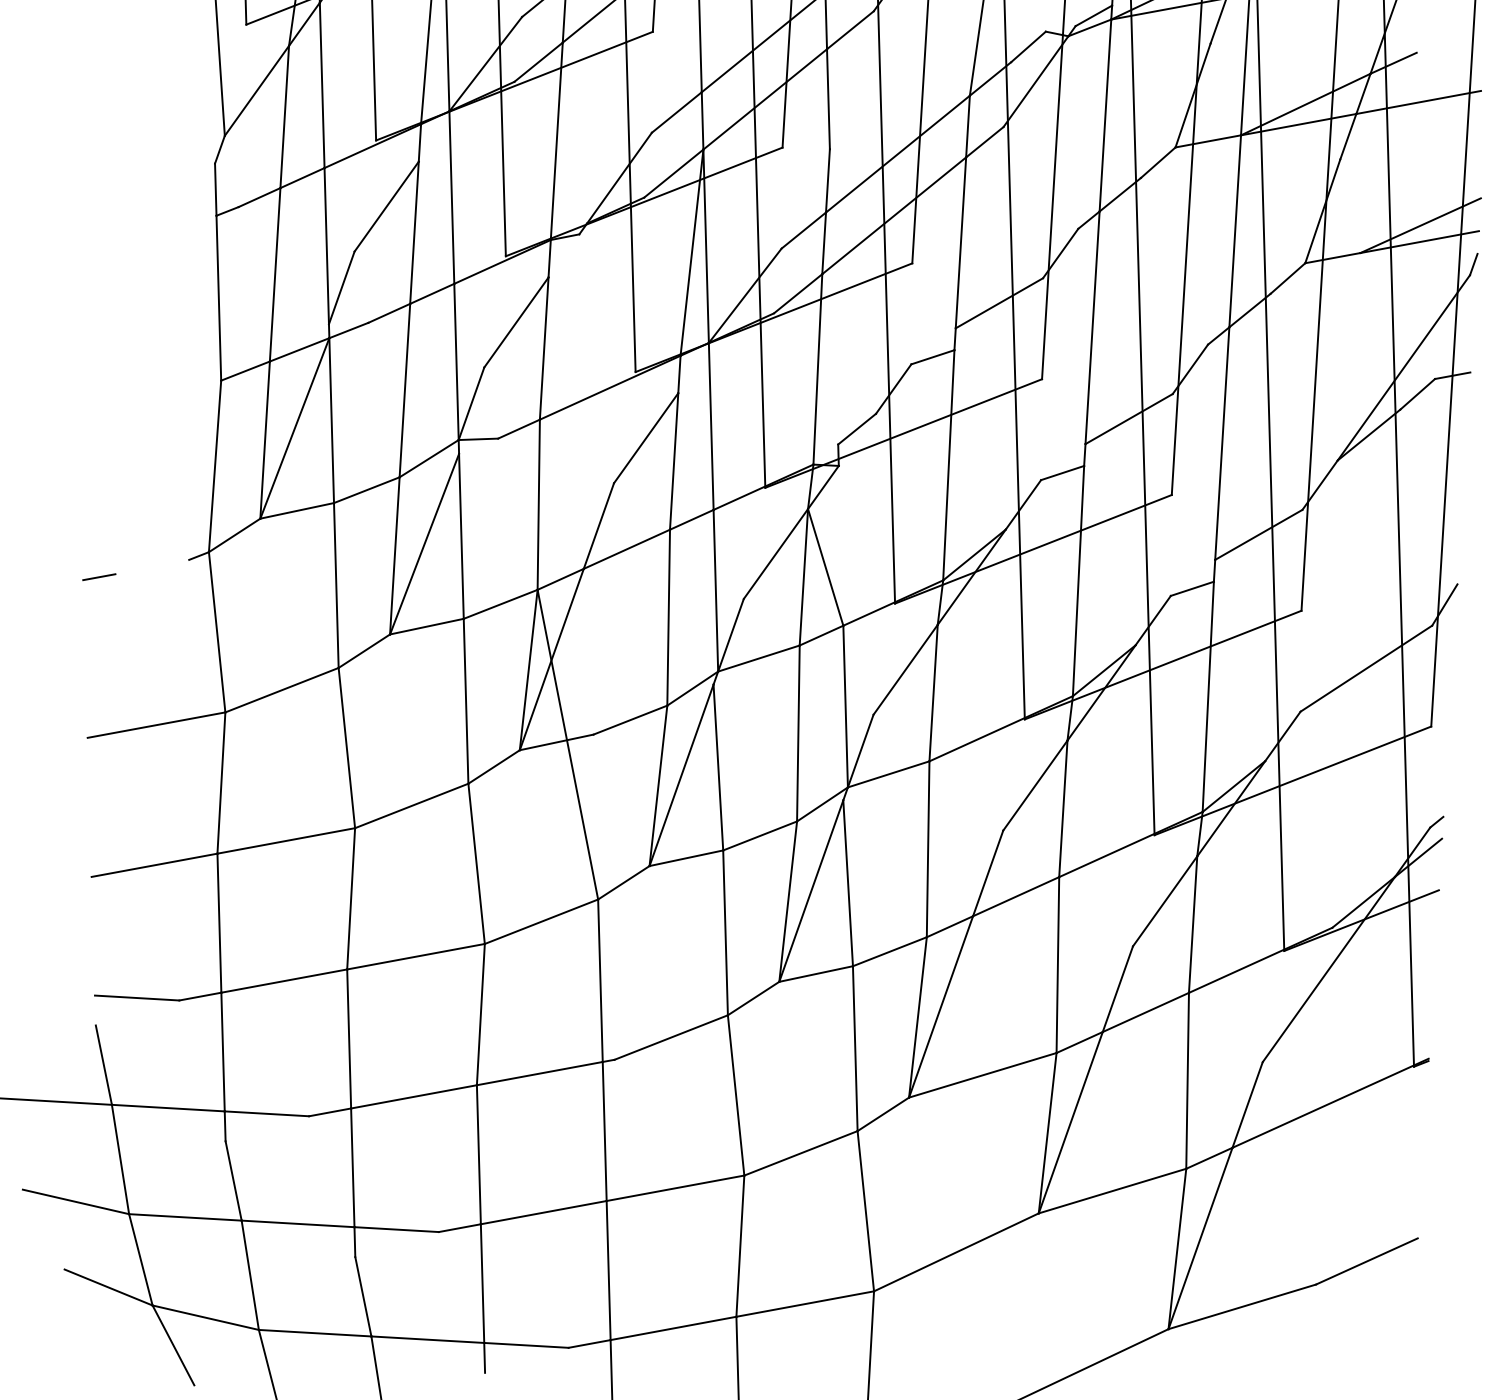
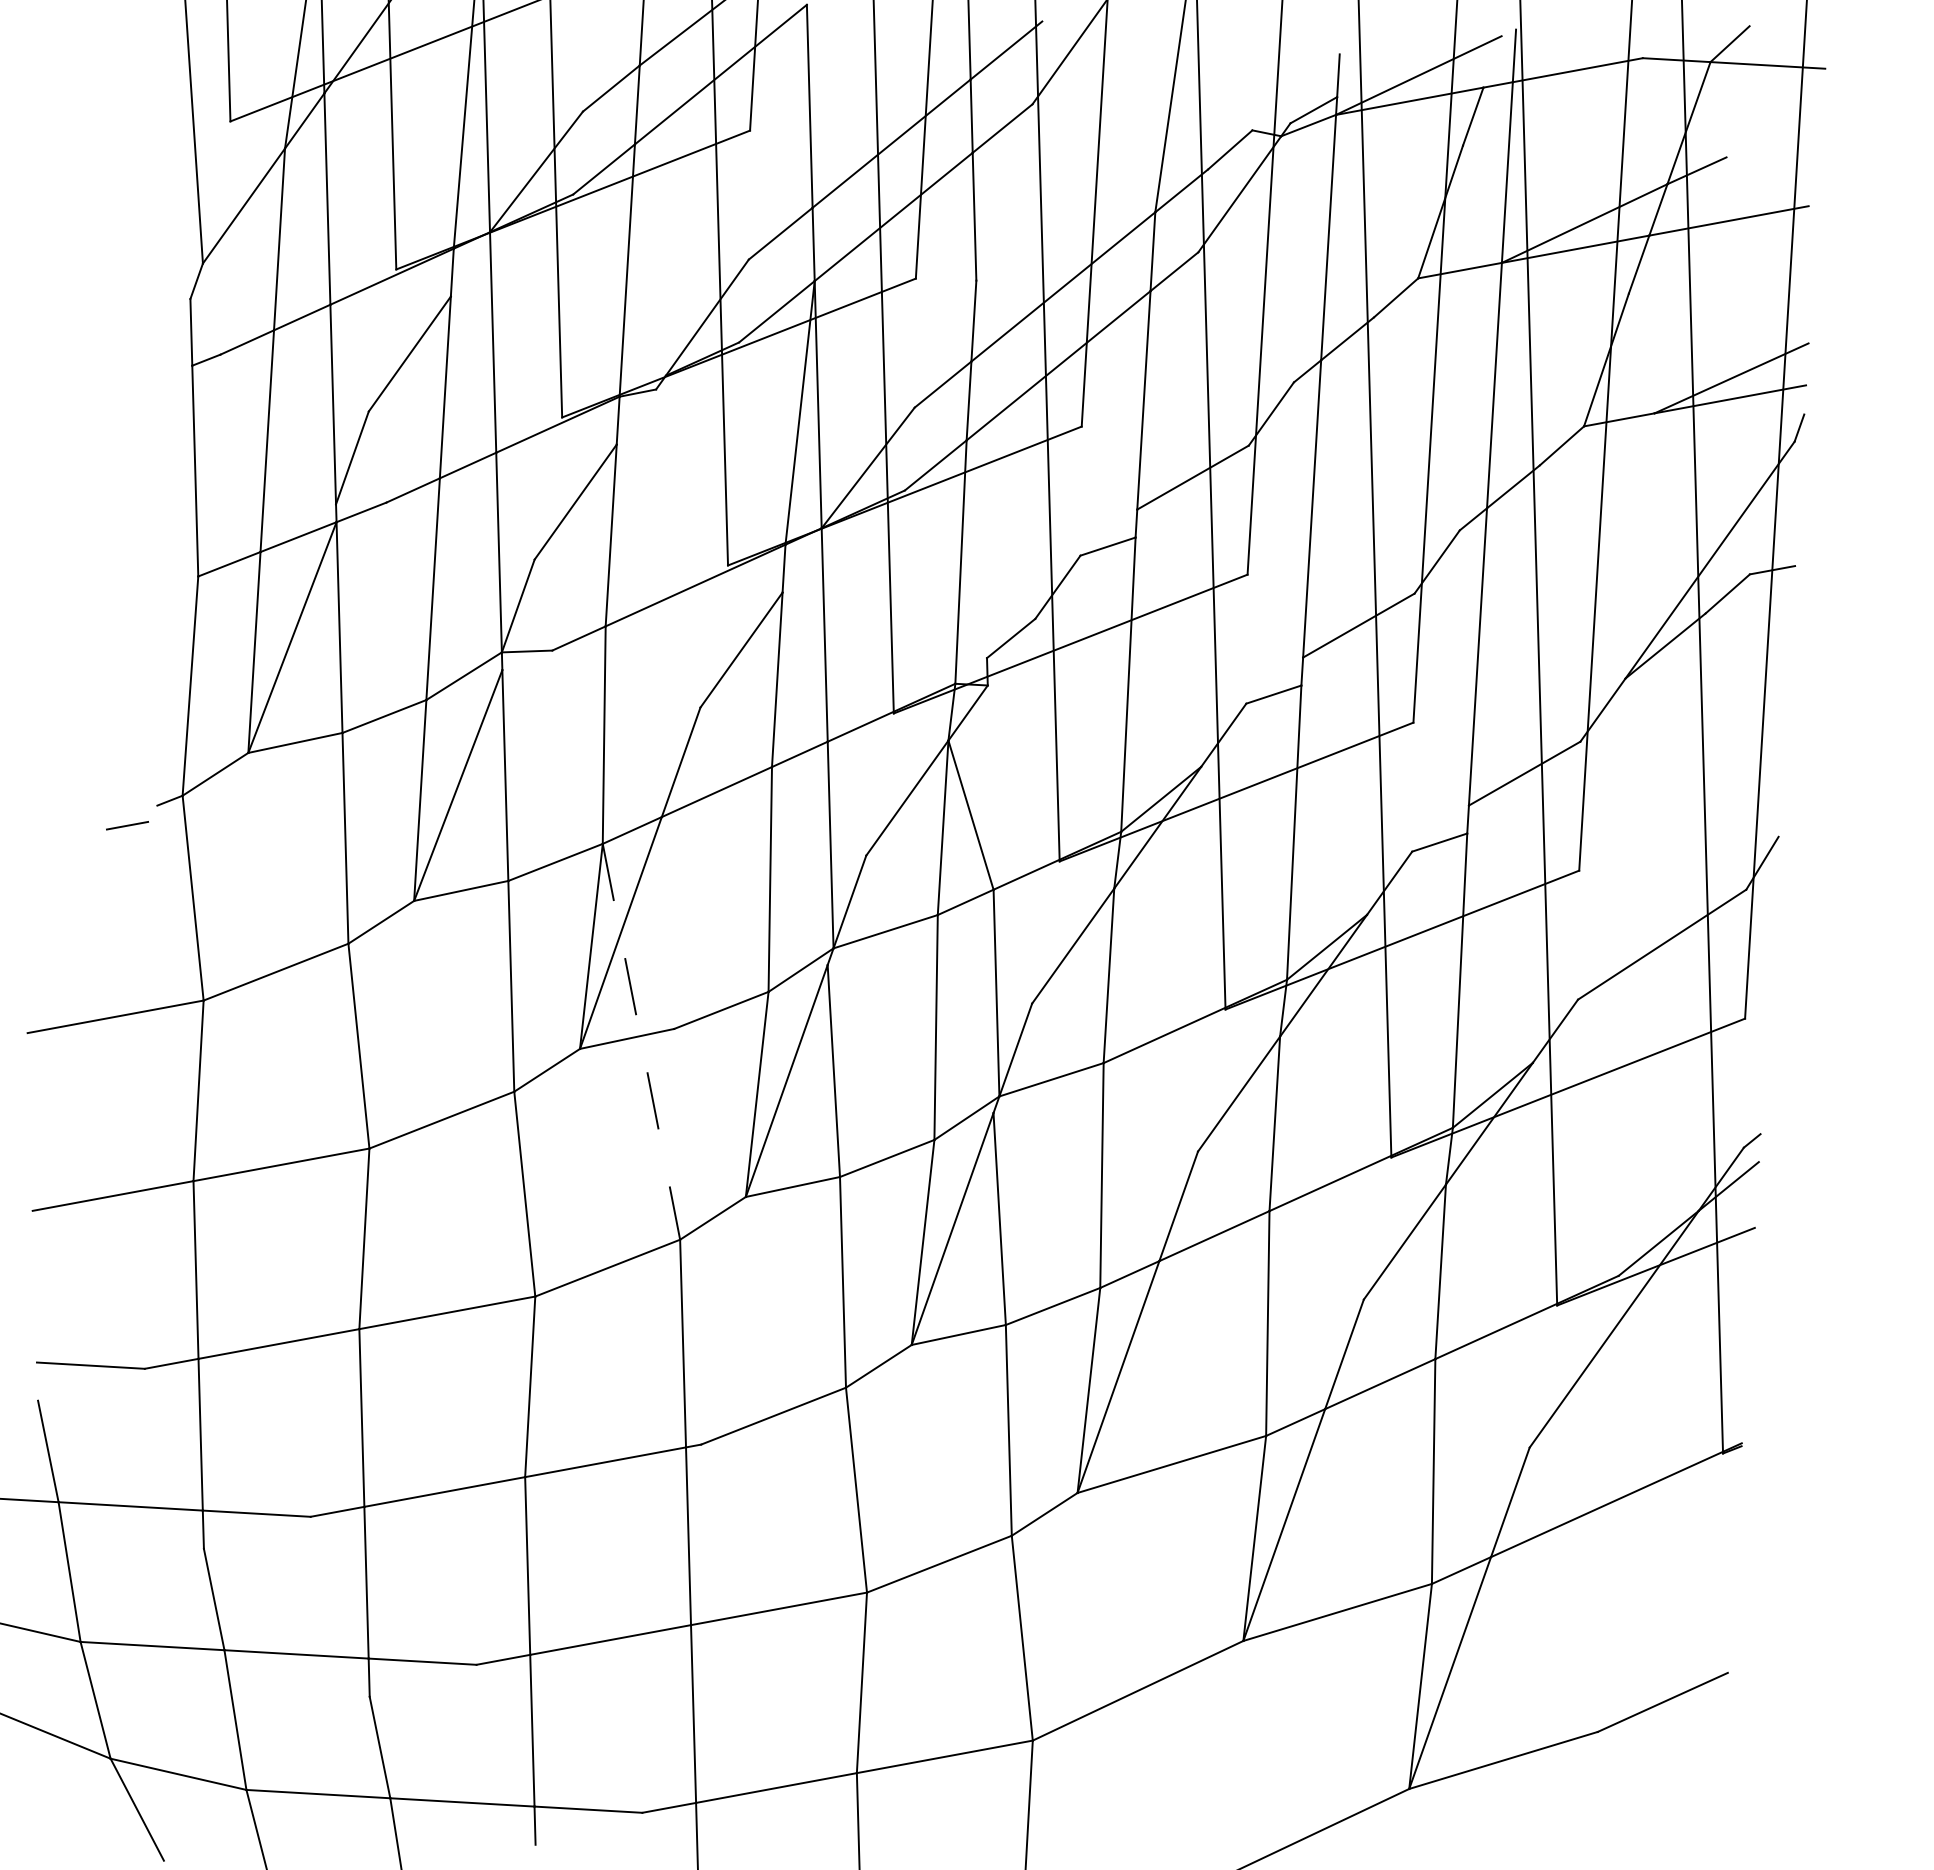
line: (99, 577) -> (127, 825), moved
line: (567, 744) -> (641, 1041), solid -> dashed

